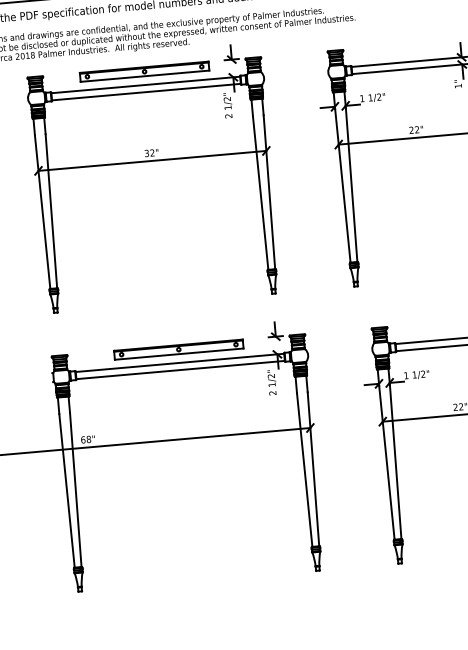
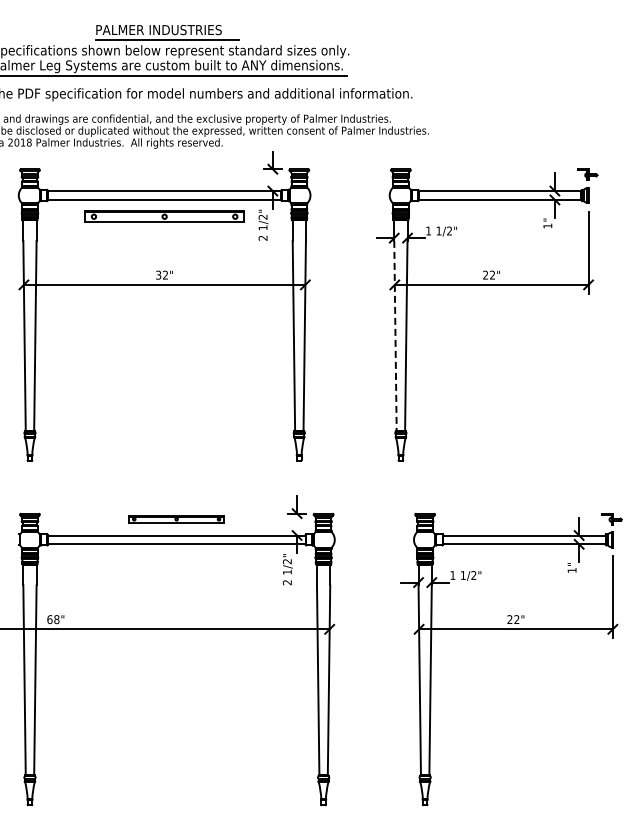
part: (144, 71) -> (164, 216), moved
line: (342, 185) -> (395, 335), solid -> dashed
part: (178, 349) -> (176, 519), size x0.6

